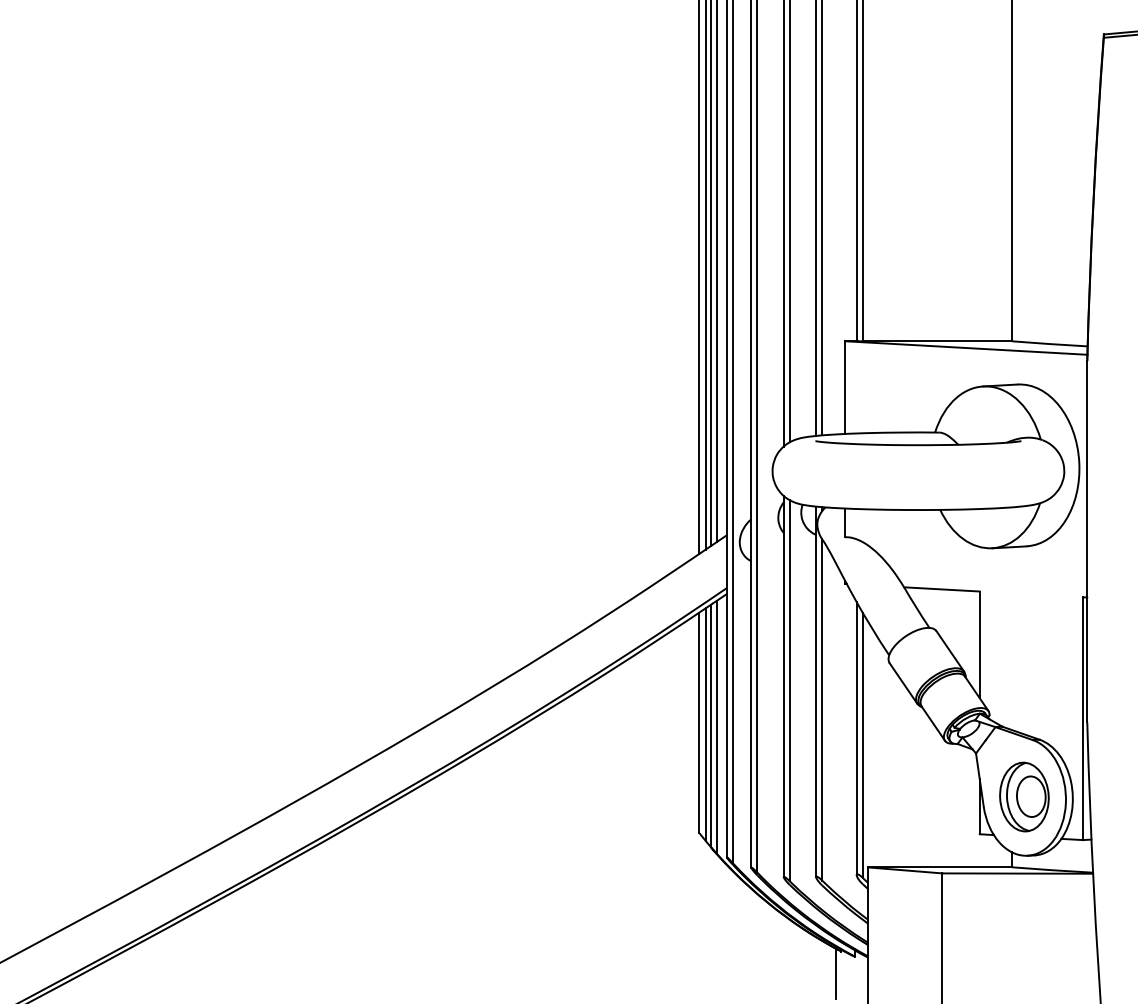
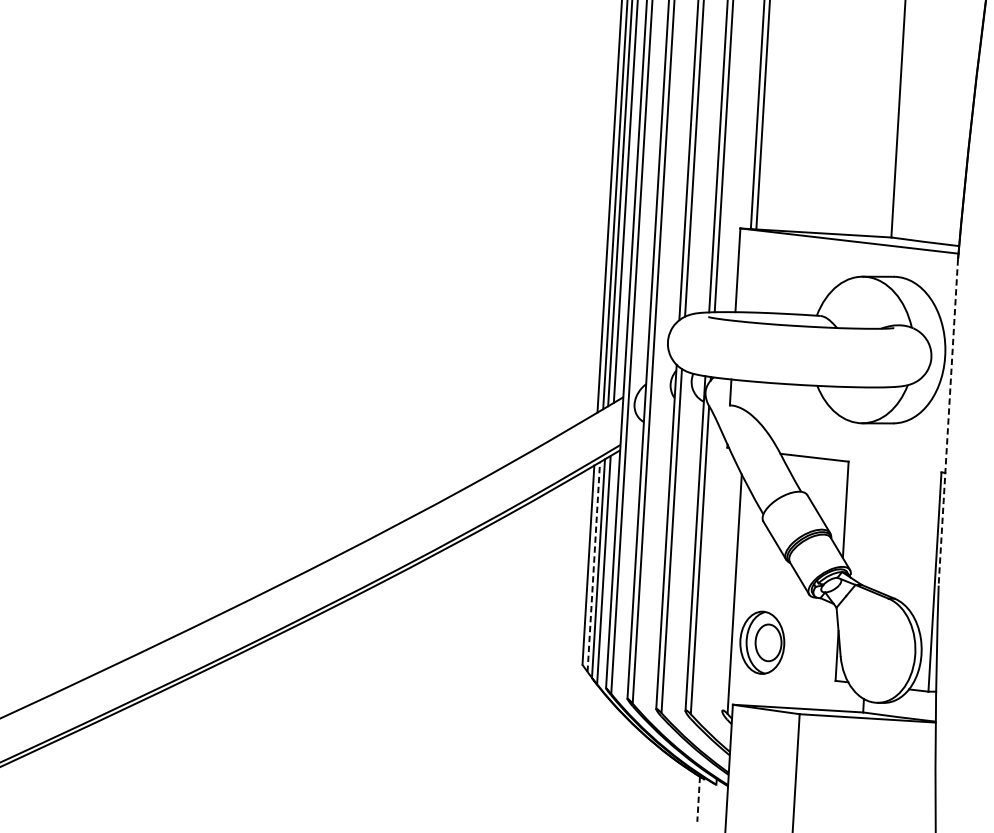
line: (1087, 541) -> (948, 422), solid -> dashed
line: (705, 724) -> (593, 567), solid -> dashed
line: (856, 738) -> (729, 587), removed
part: (1024, 796) -> (762, 642), moved
line: (836, 973) -> (698, 798), solid -> dashed

